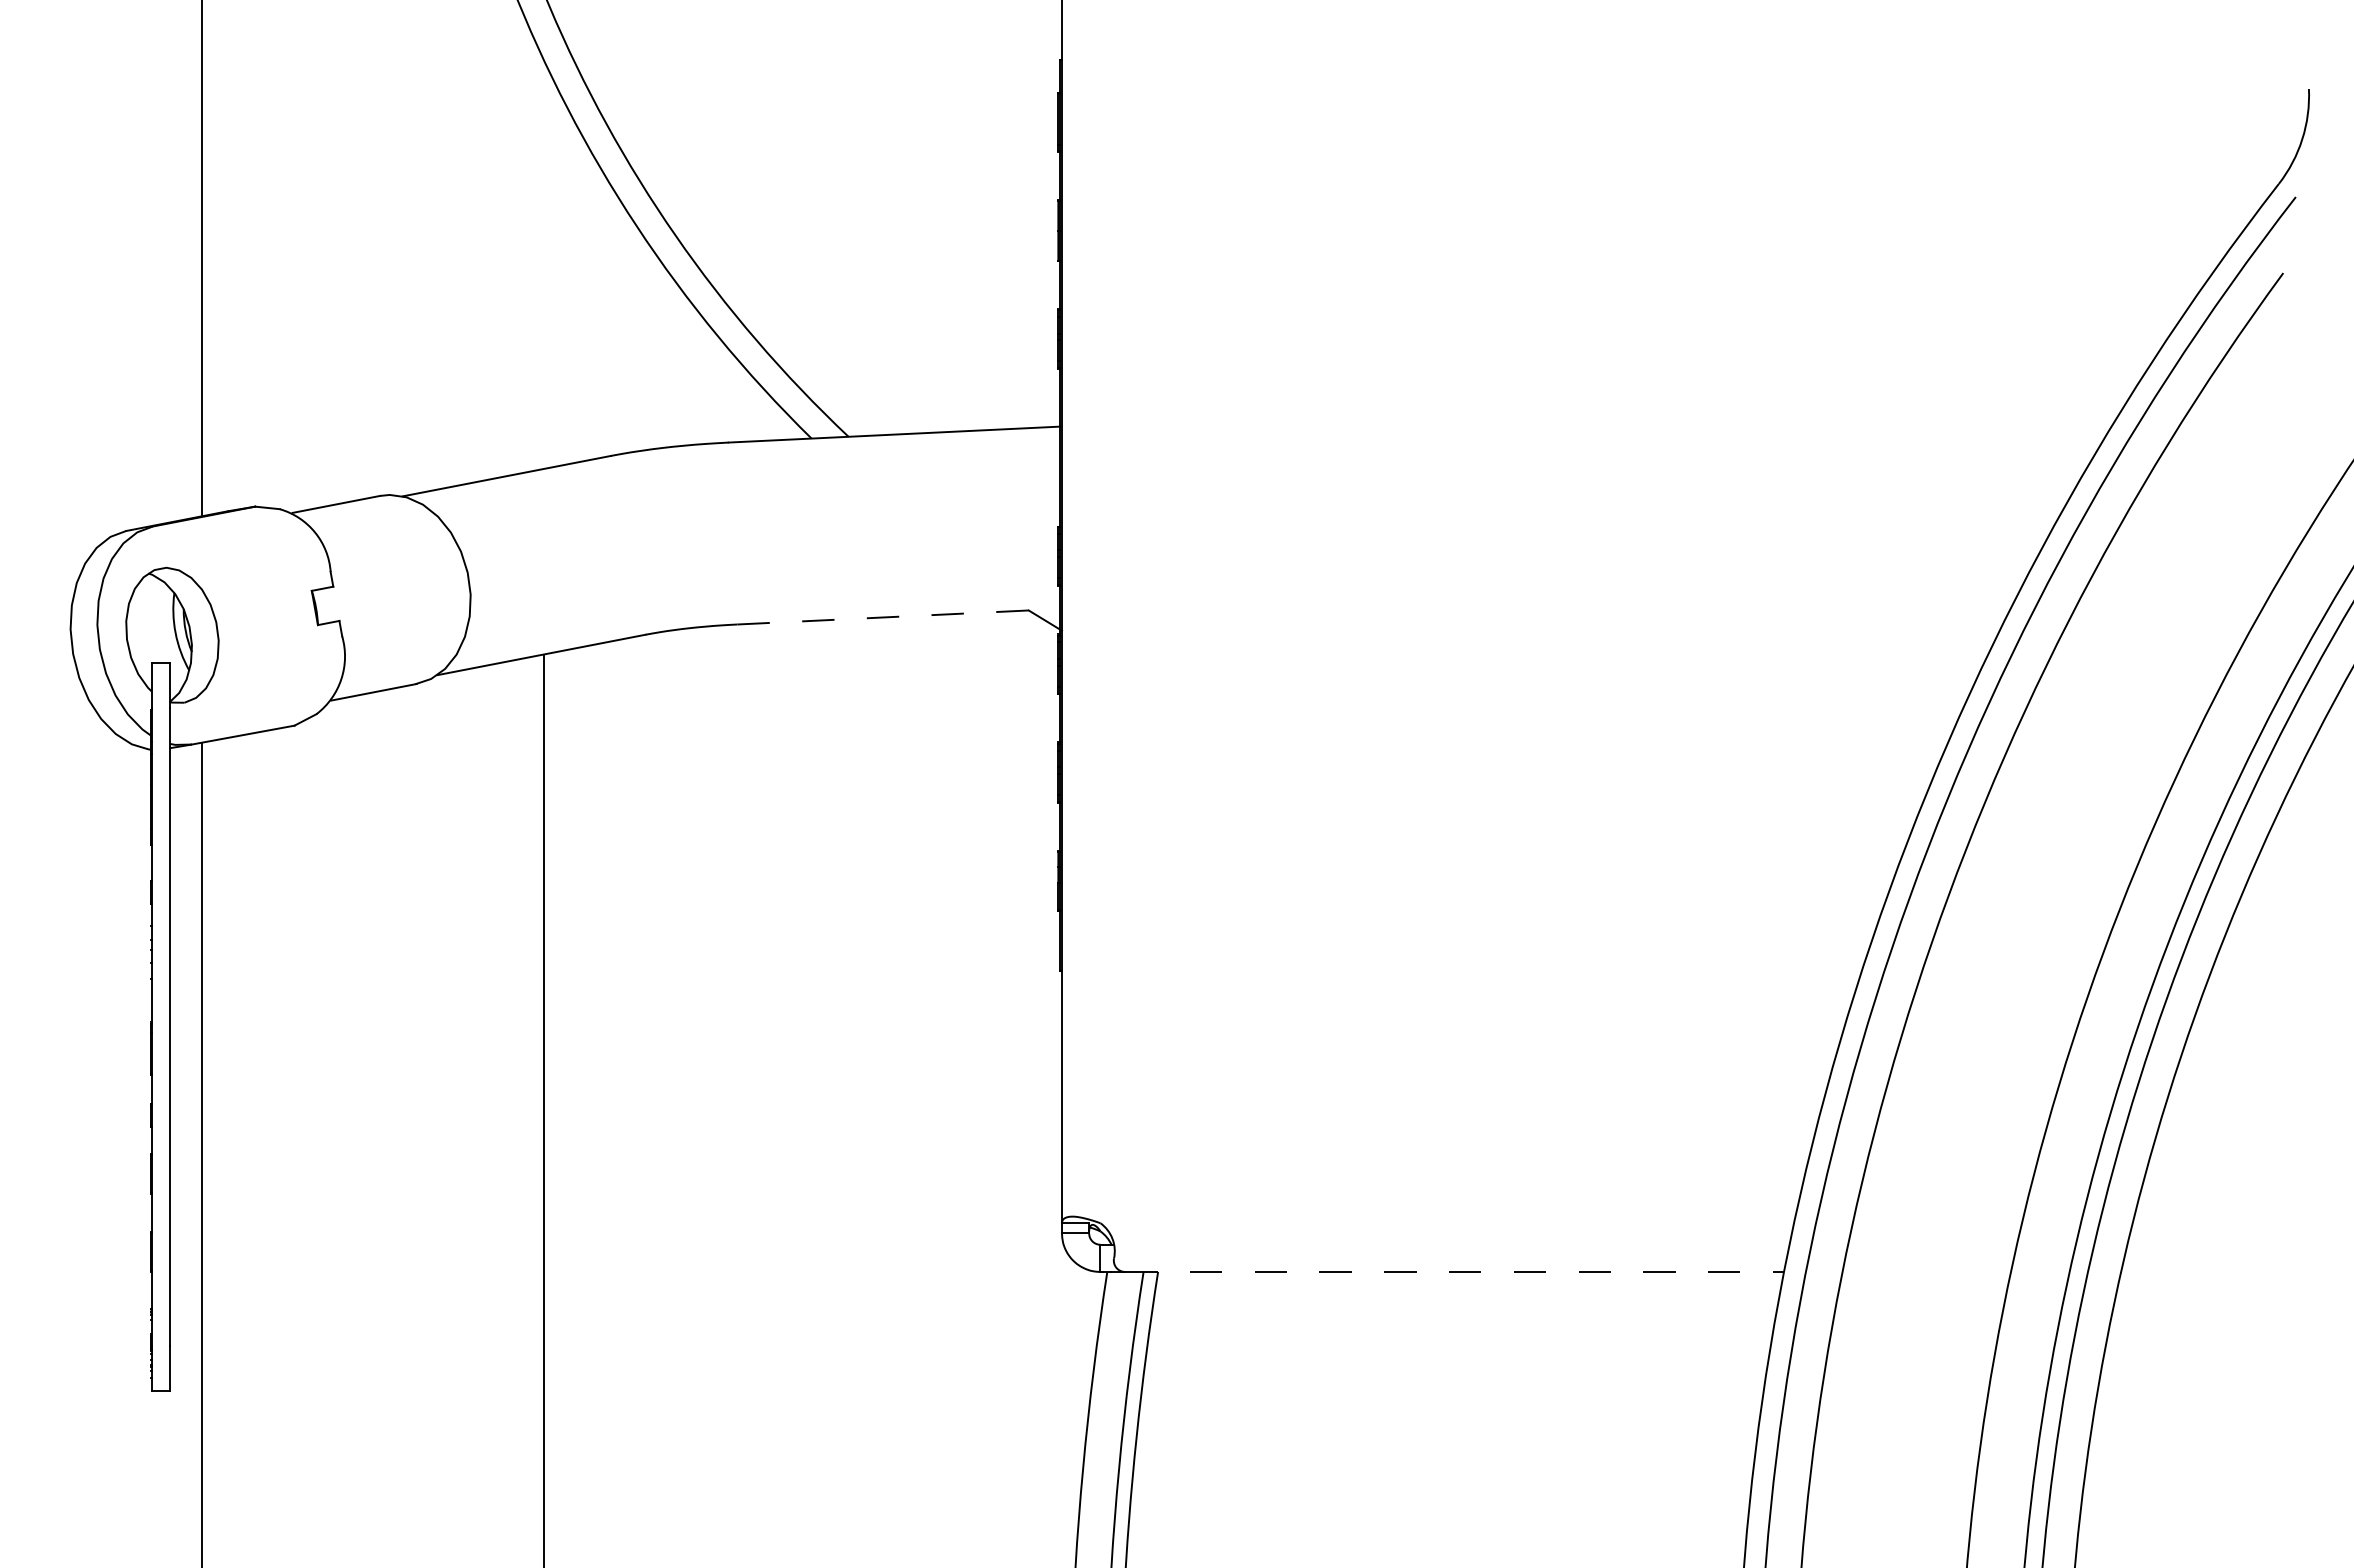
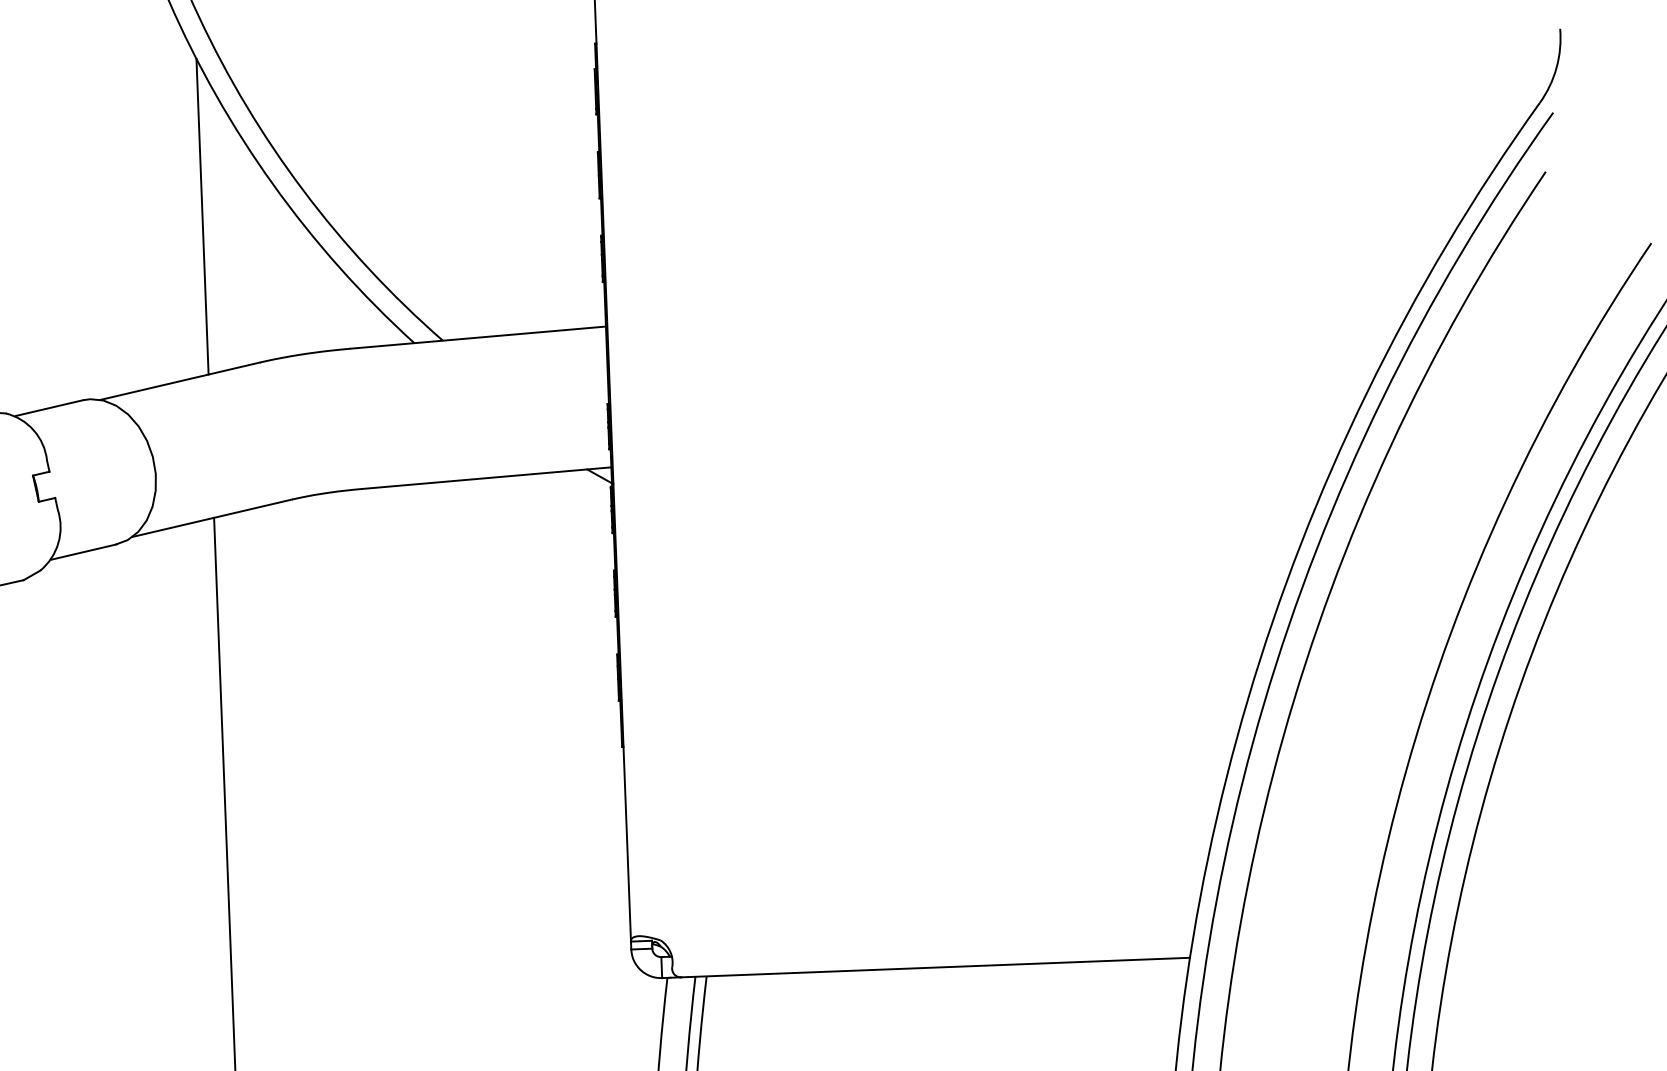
line: (543, 264) -> (202, 216), added
line: (898, 616) -> (486, 477), dashed -> solid
line: (1455, 1271) -> (936, 967), dashed -> solid

